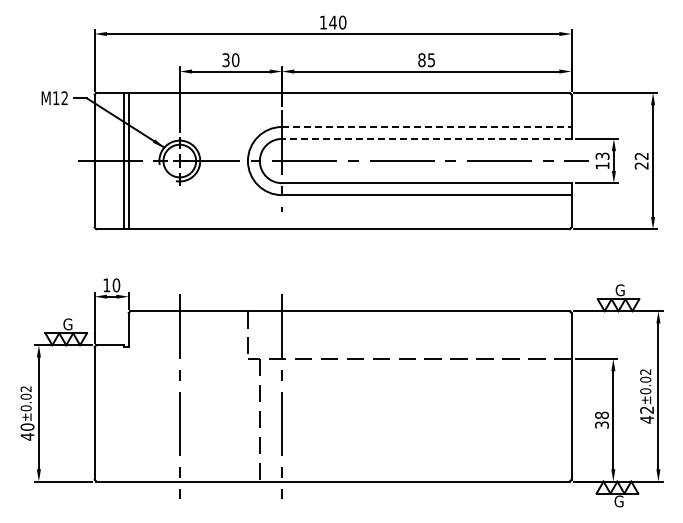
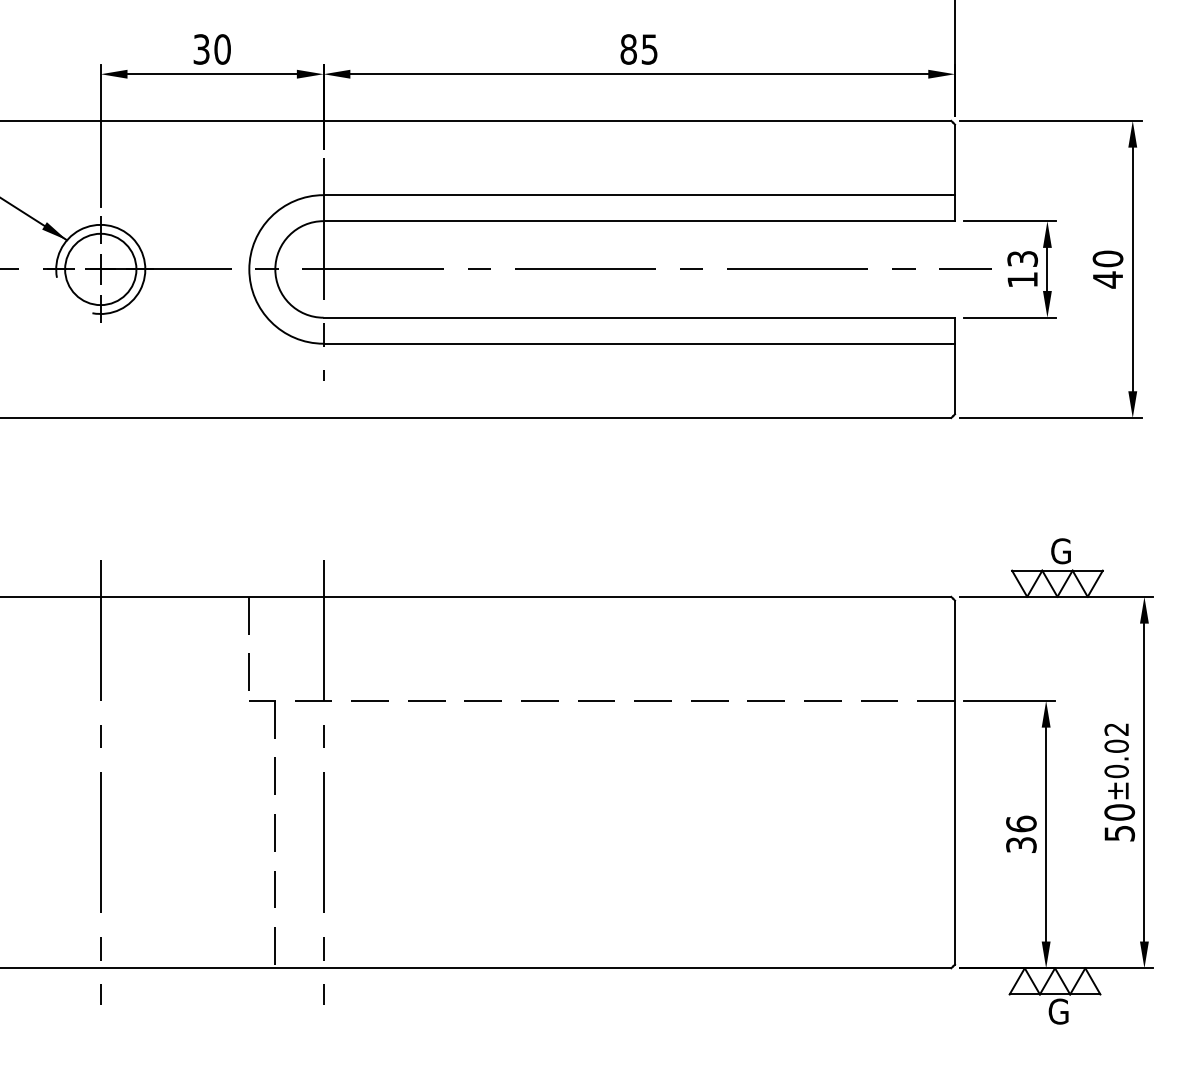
line: (425, 127) -> (636, 196), dashed -> solid
line: (426, 138) -> (638, 220), dashed -> solid
text: (641, 160) -> (1107, 268), 22 -> 40
text: (647, 414) -> (1120, 822), 42 -> 50
text: (601, 415) -> (1020, 824), 38 -> 36

